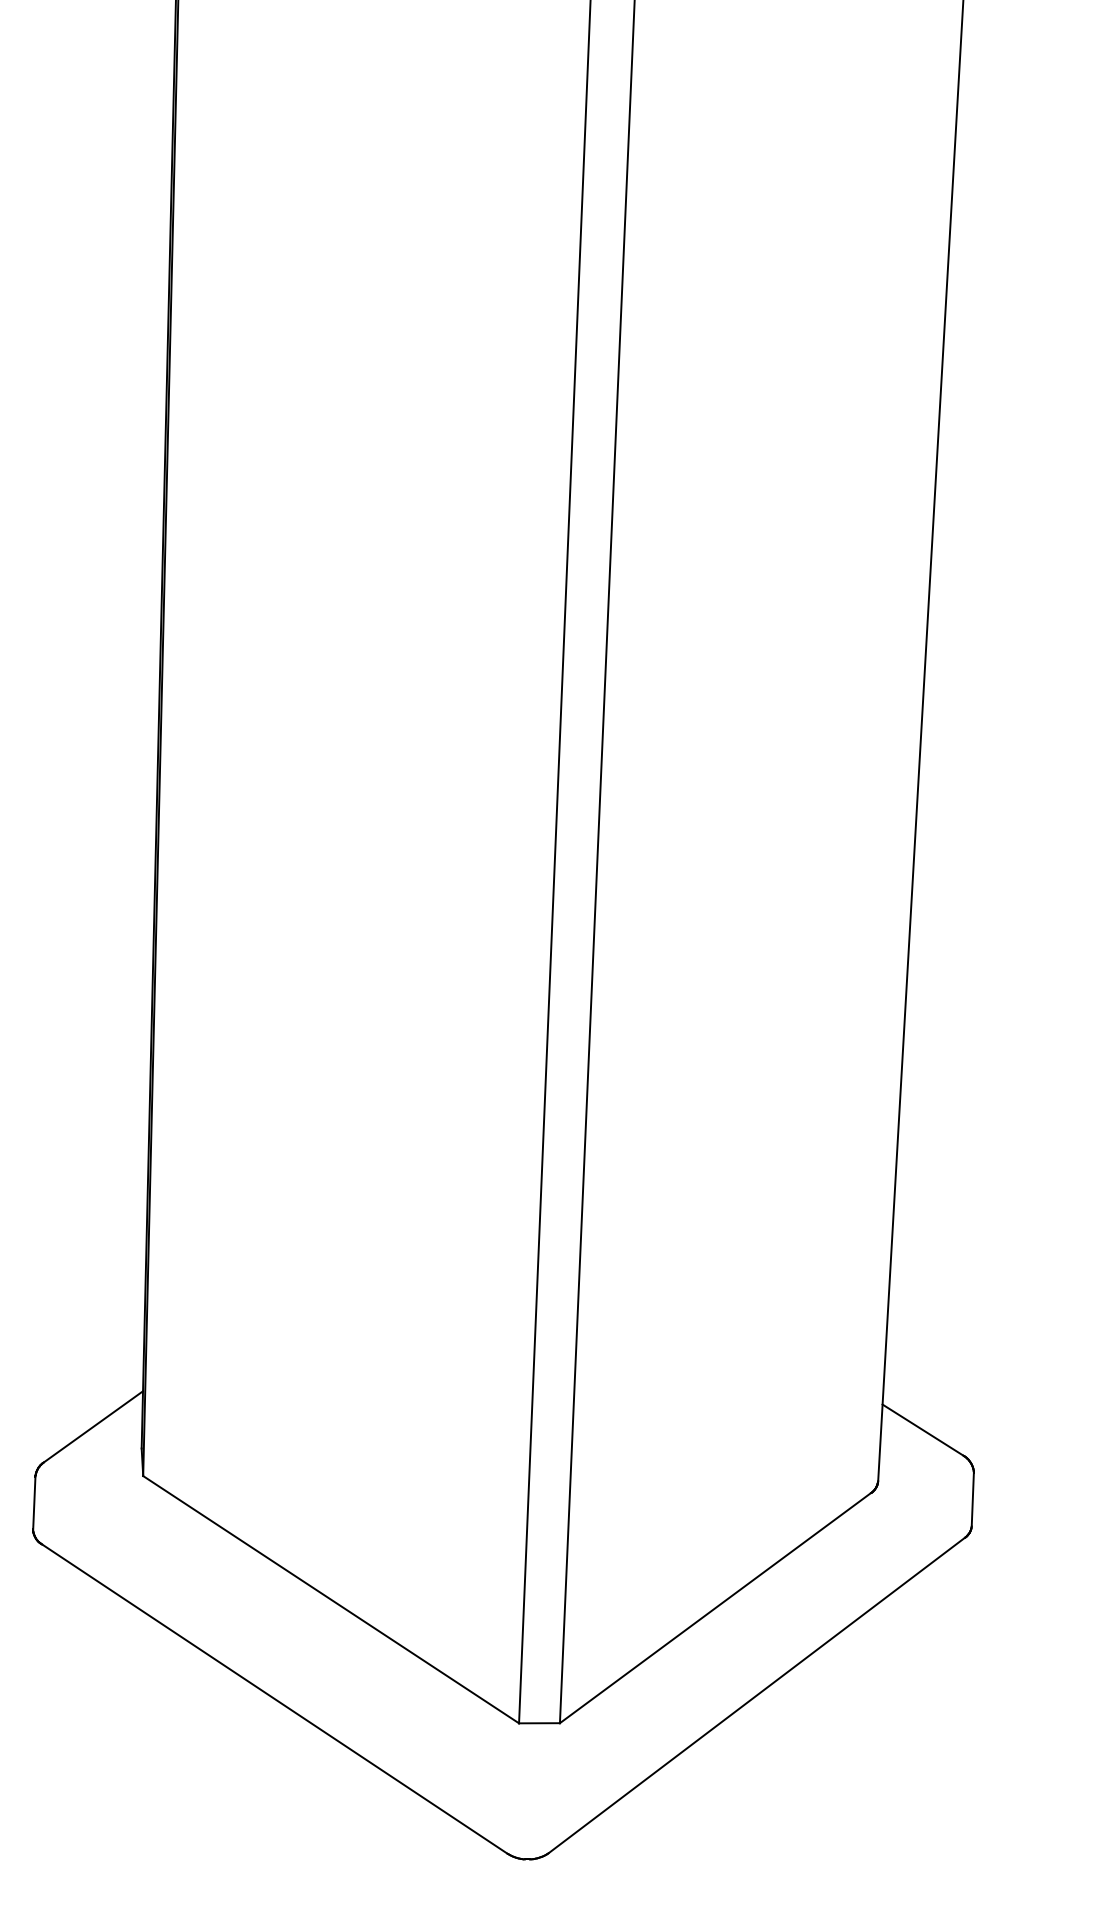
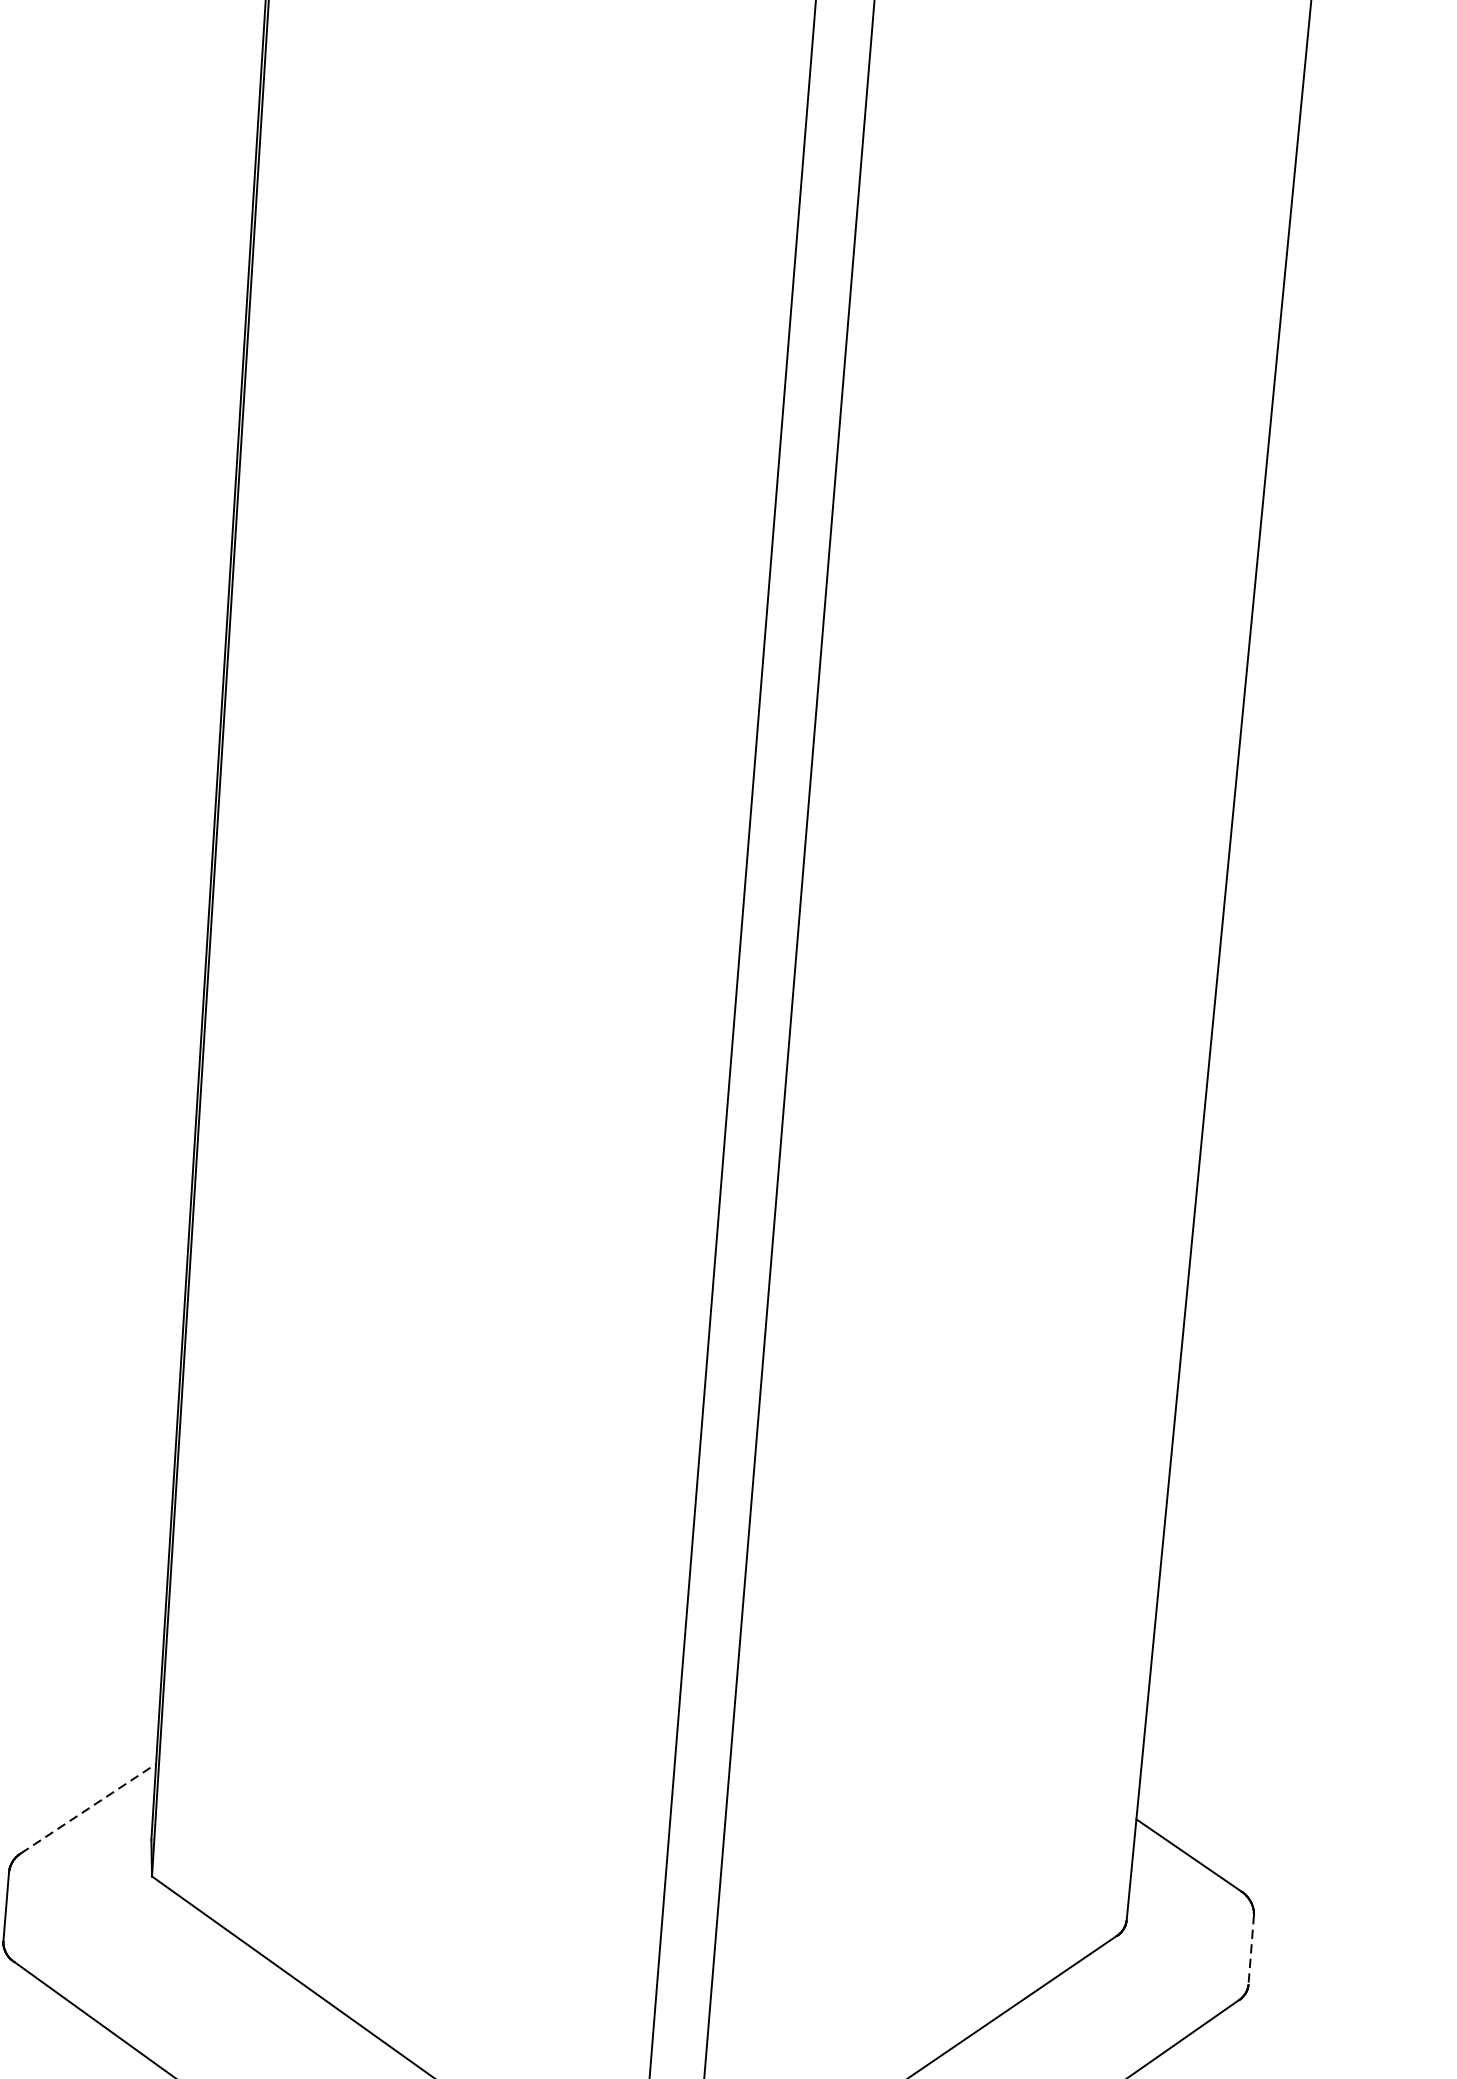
line: (93, 1426) -> (88, 1808), solid -> dashed
line: (972, 1500) -> (1250, 1951), solid -> dashed

